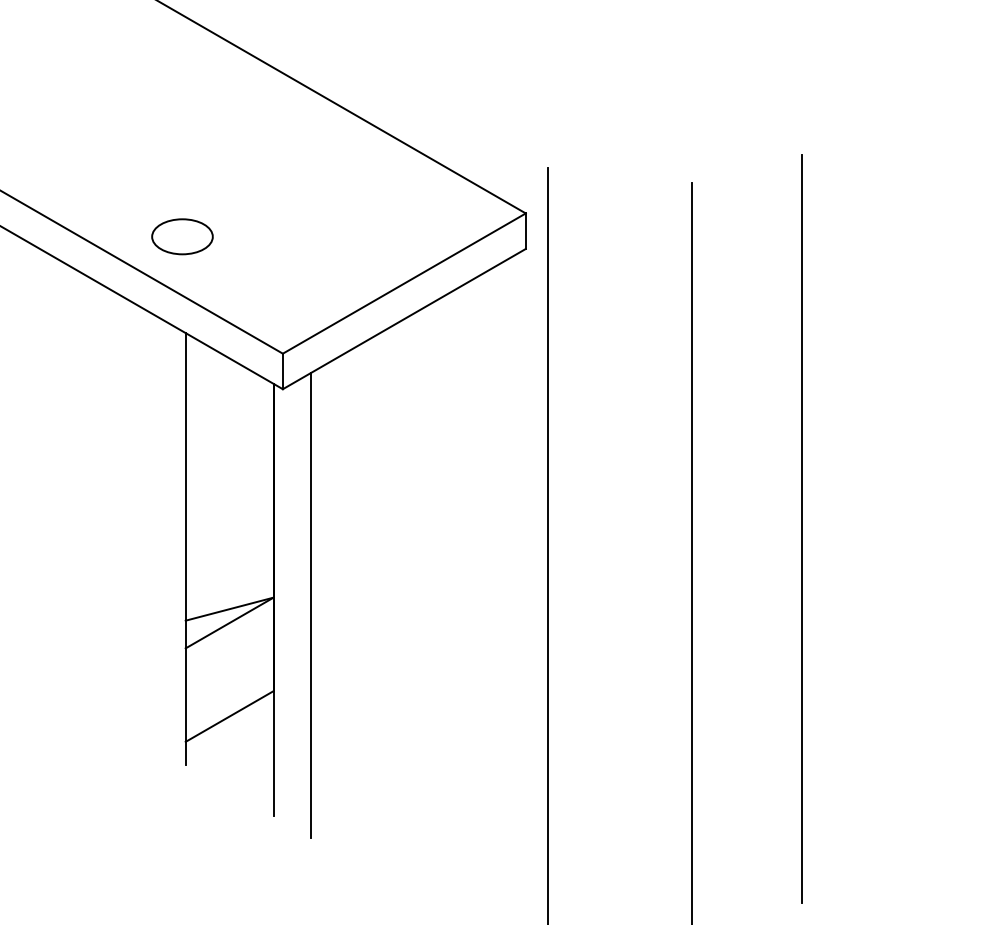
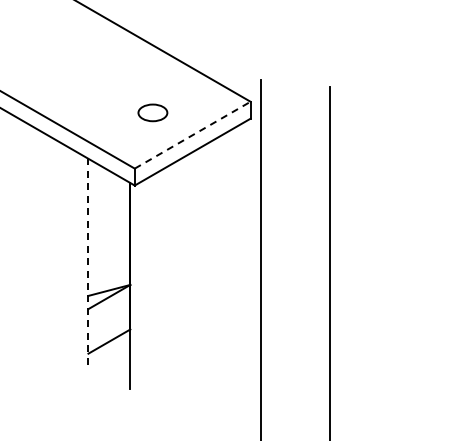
part: (181, 235) -> (152, 112), moved
line: (403, 284) -> (192, 135), solid -> dashed
line: (802, 527) -> (382, 251), removed
line: (185, 548) -> (88, 261), solid -> dashed
line: (311, 605) -> (148, 288), removed

